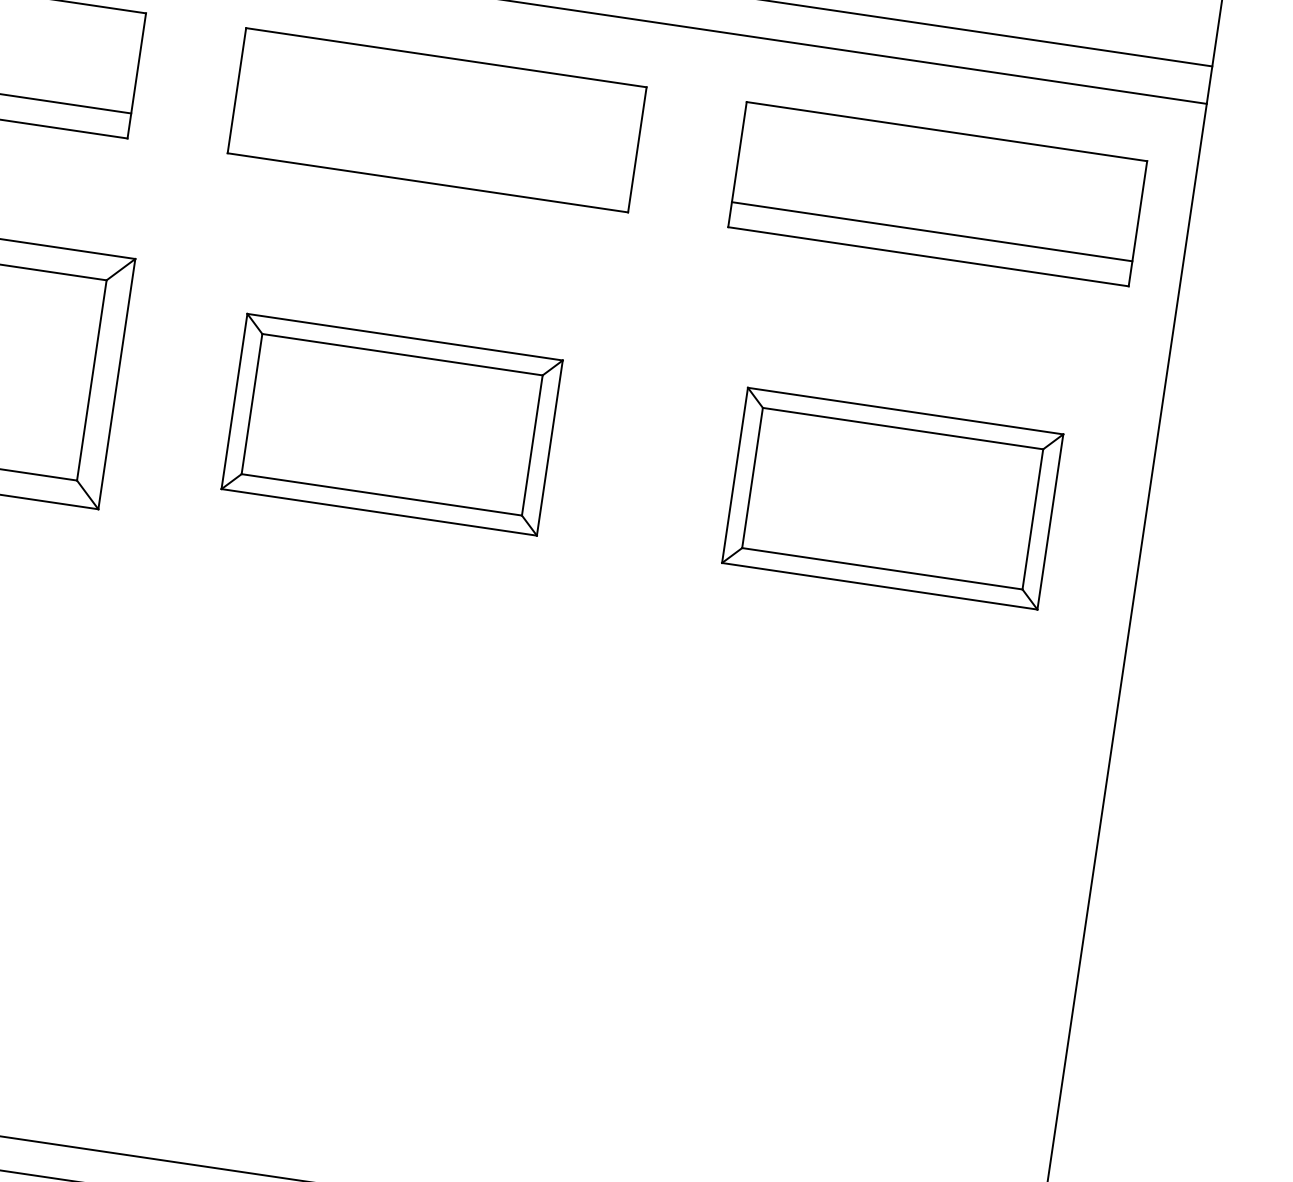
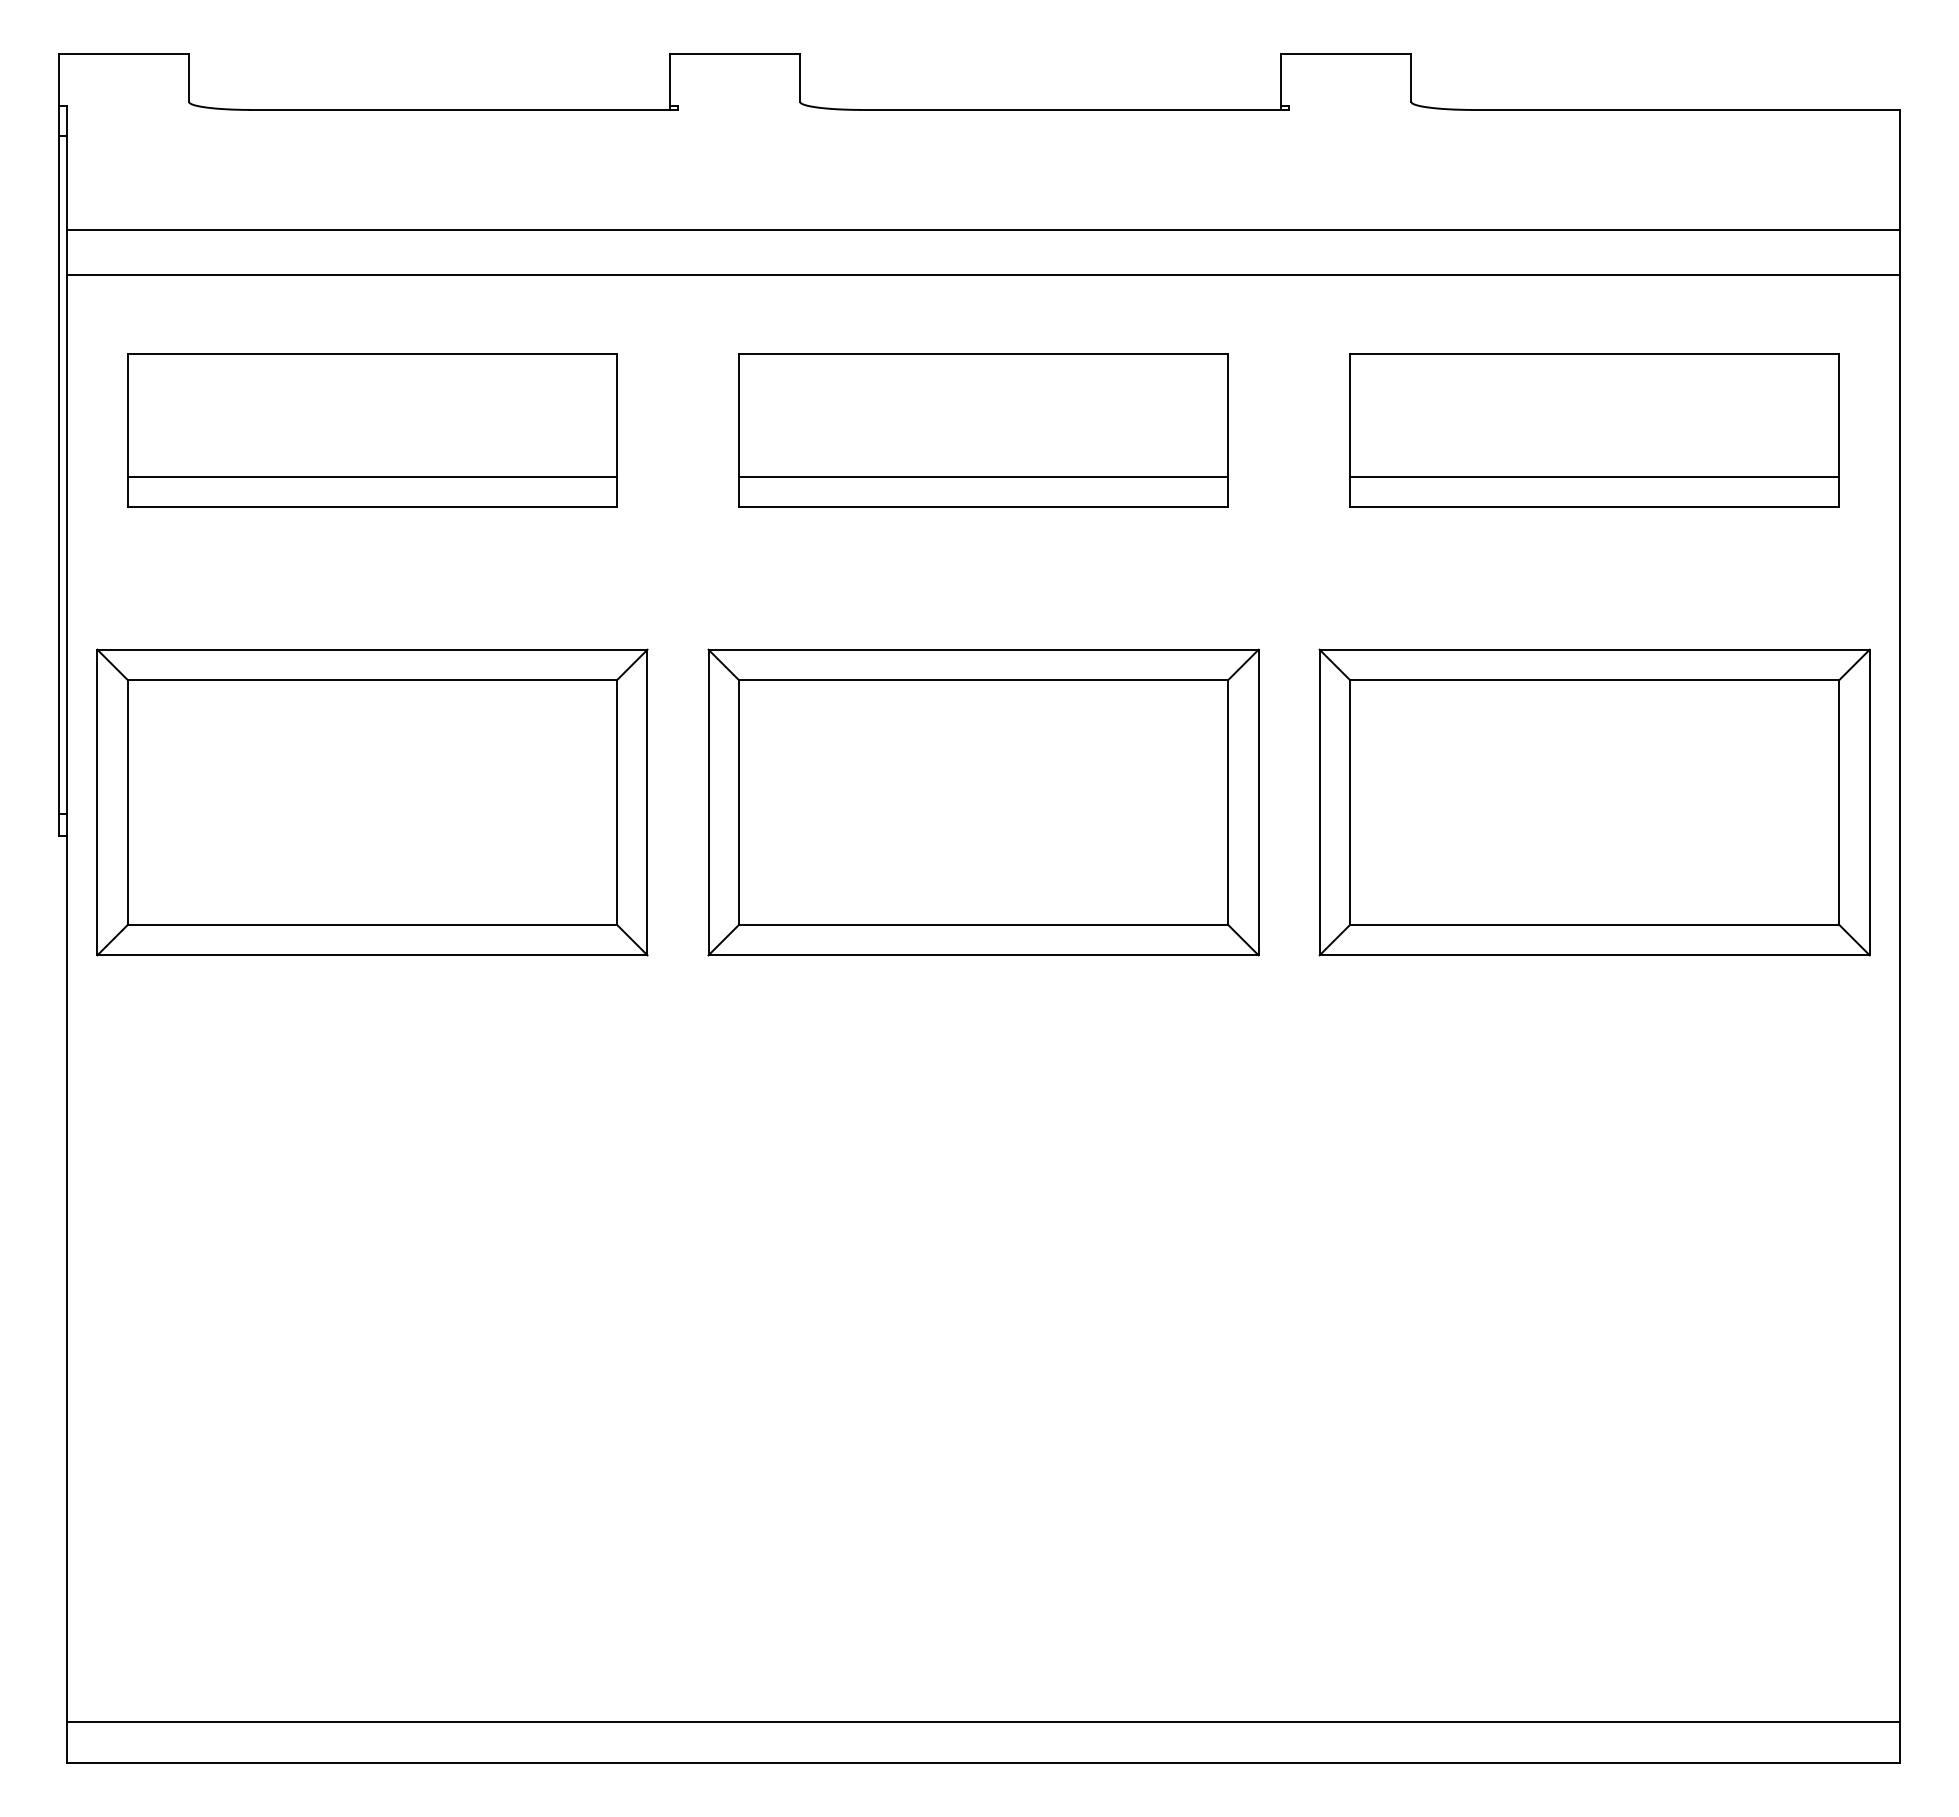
line: (431, 157) -> (983, 476), added
part: (392, 424) -> (983, 802), size x1.43
part: (892, 498) -> (1594, 802), size x1.43

